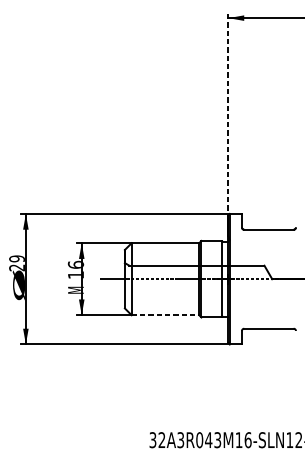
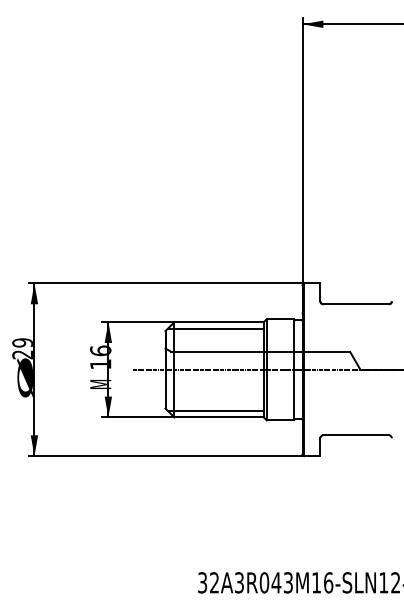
line: (228, 116) -> (302, 154), dashed -> solid
line: (162, 248) -> (215, 328), added
line: (162, 309) -> (215, 410), added
line: (165, 315) -> (219, 417), dashed -> solid

